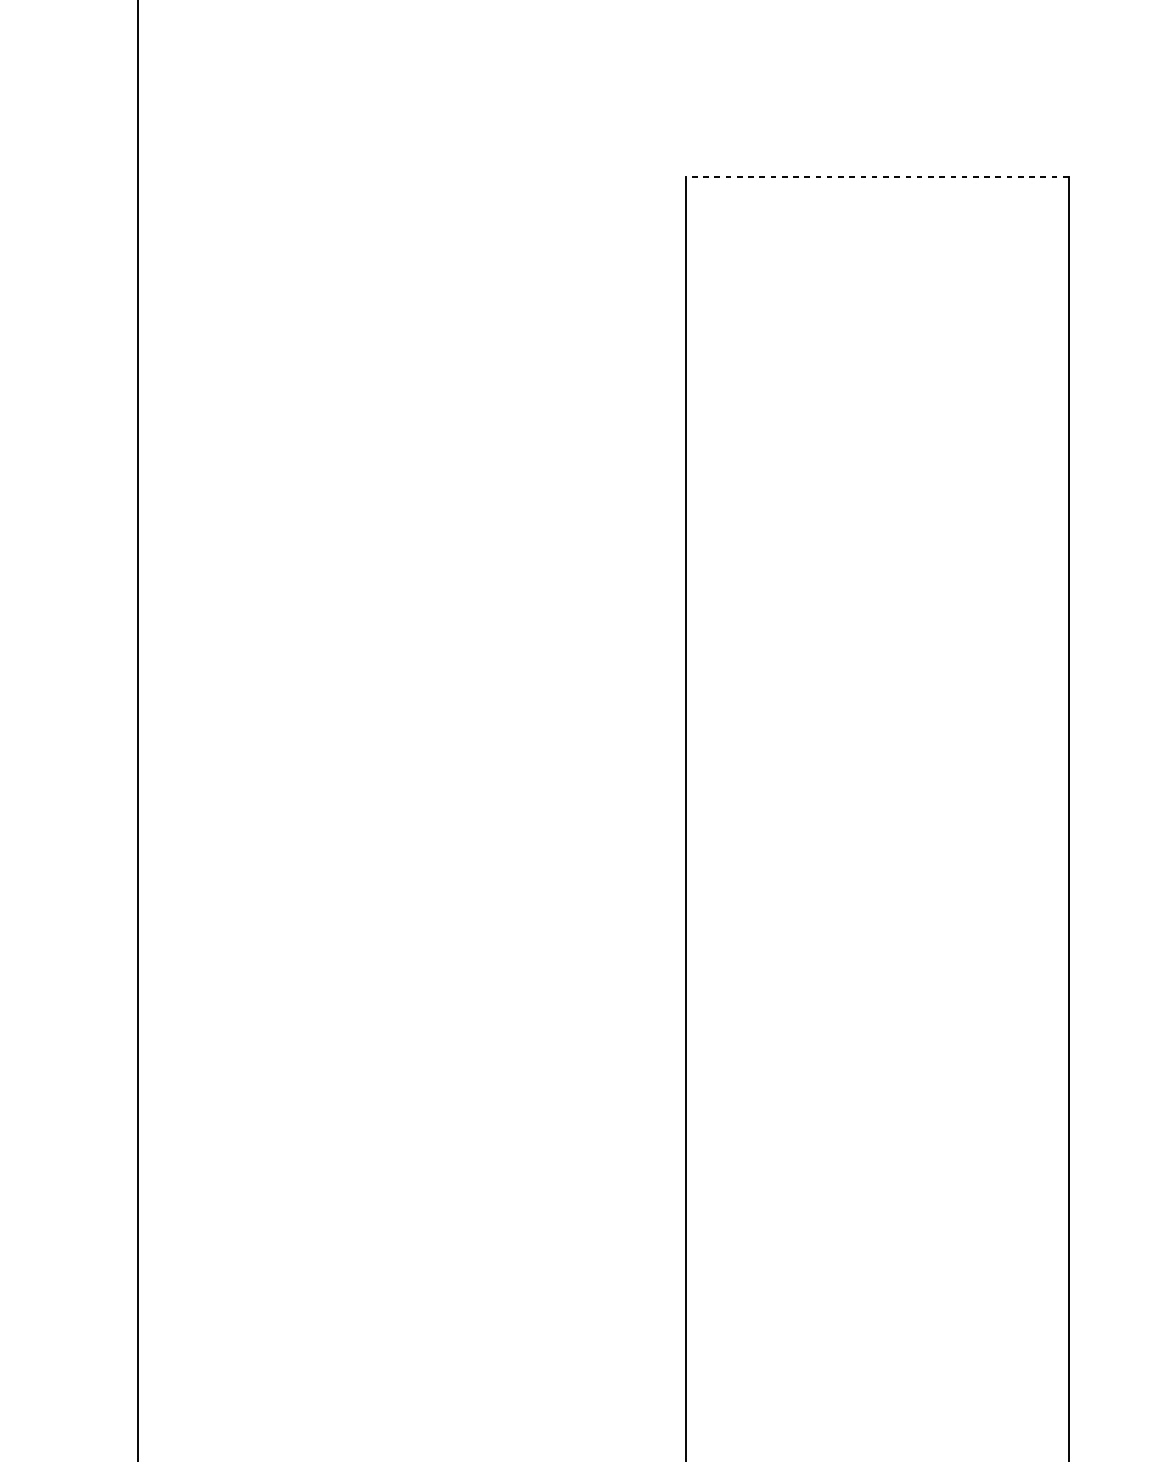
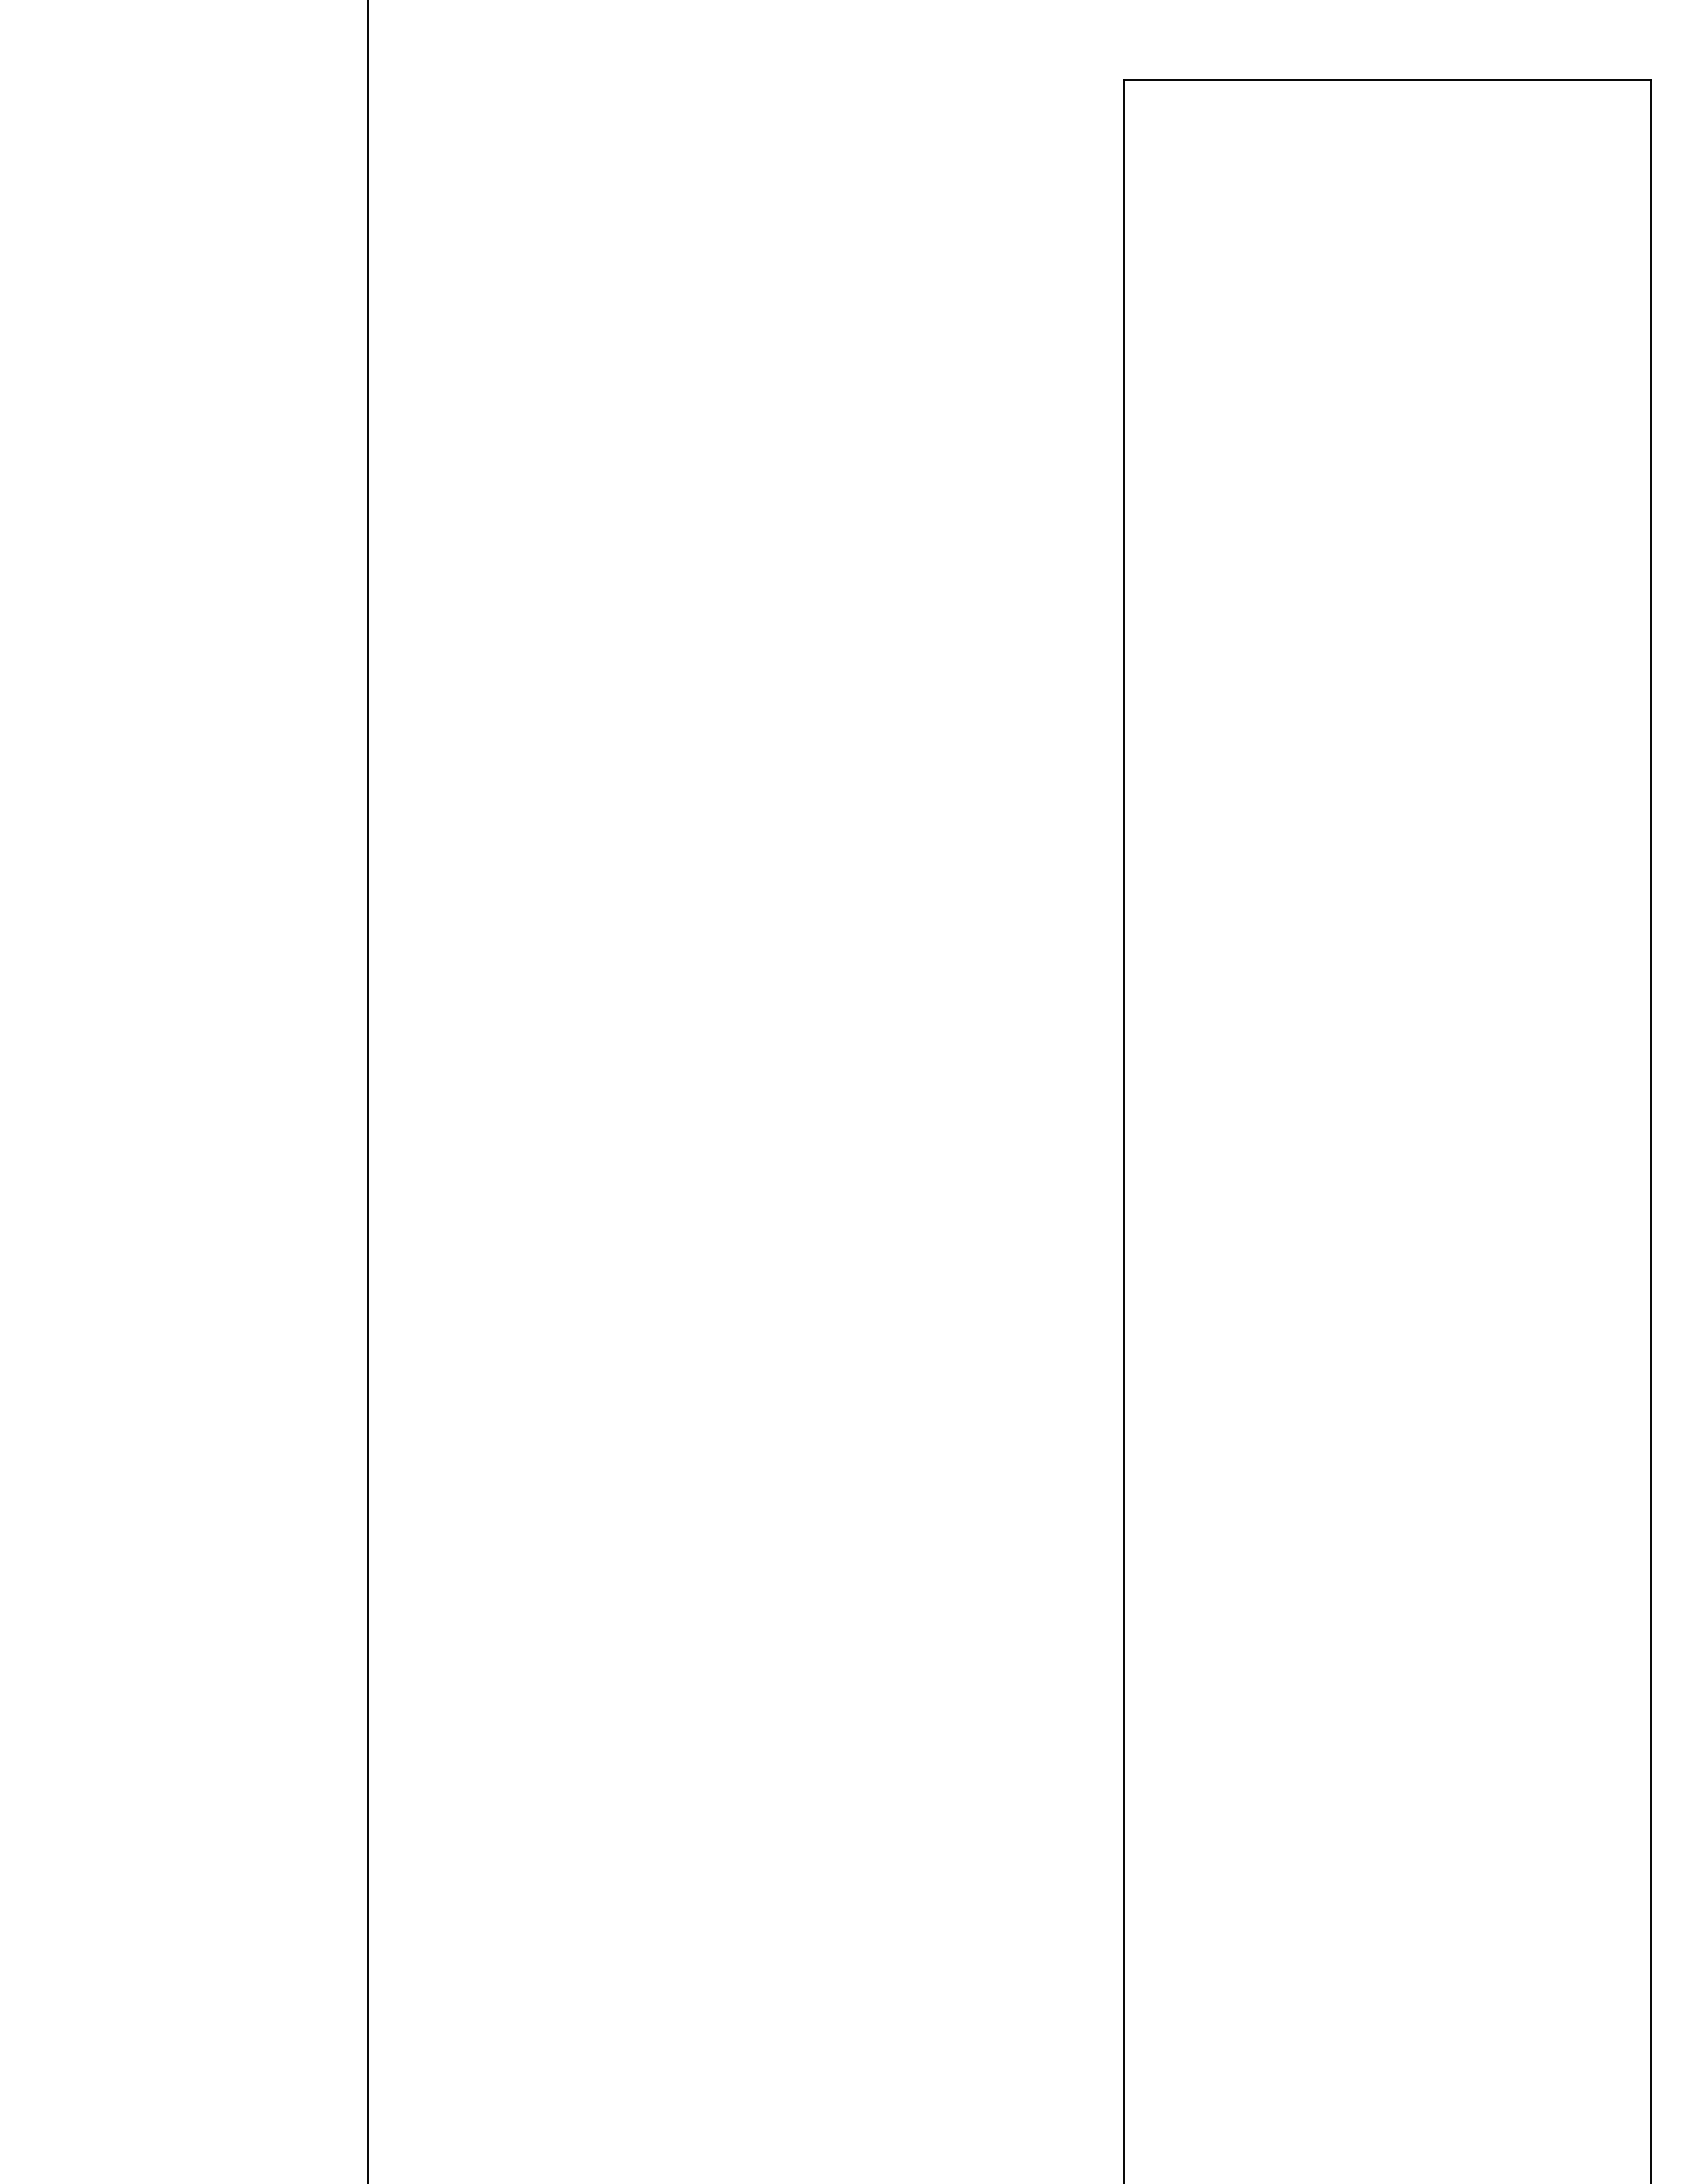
line: (876, 177) -> (1386, 80), dashed -> solid

